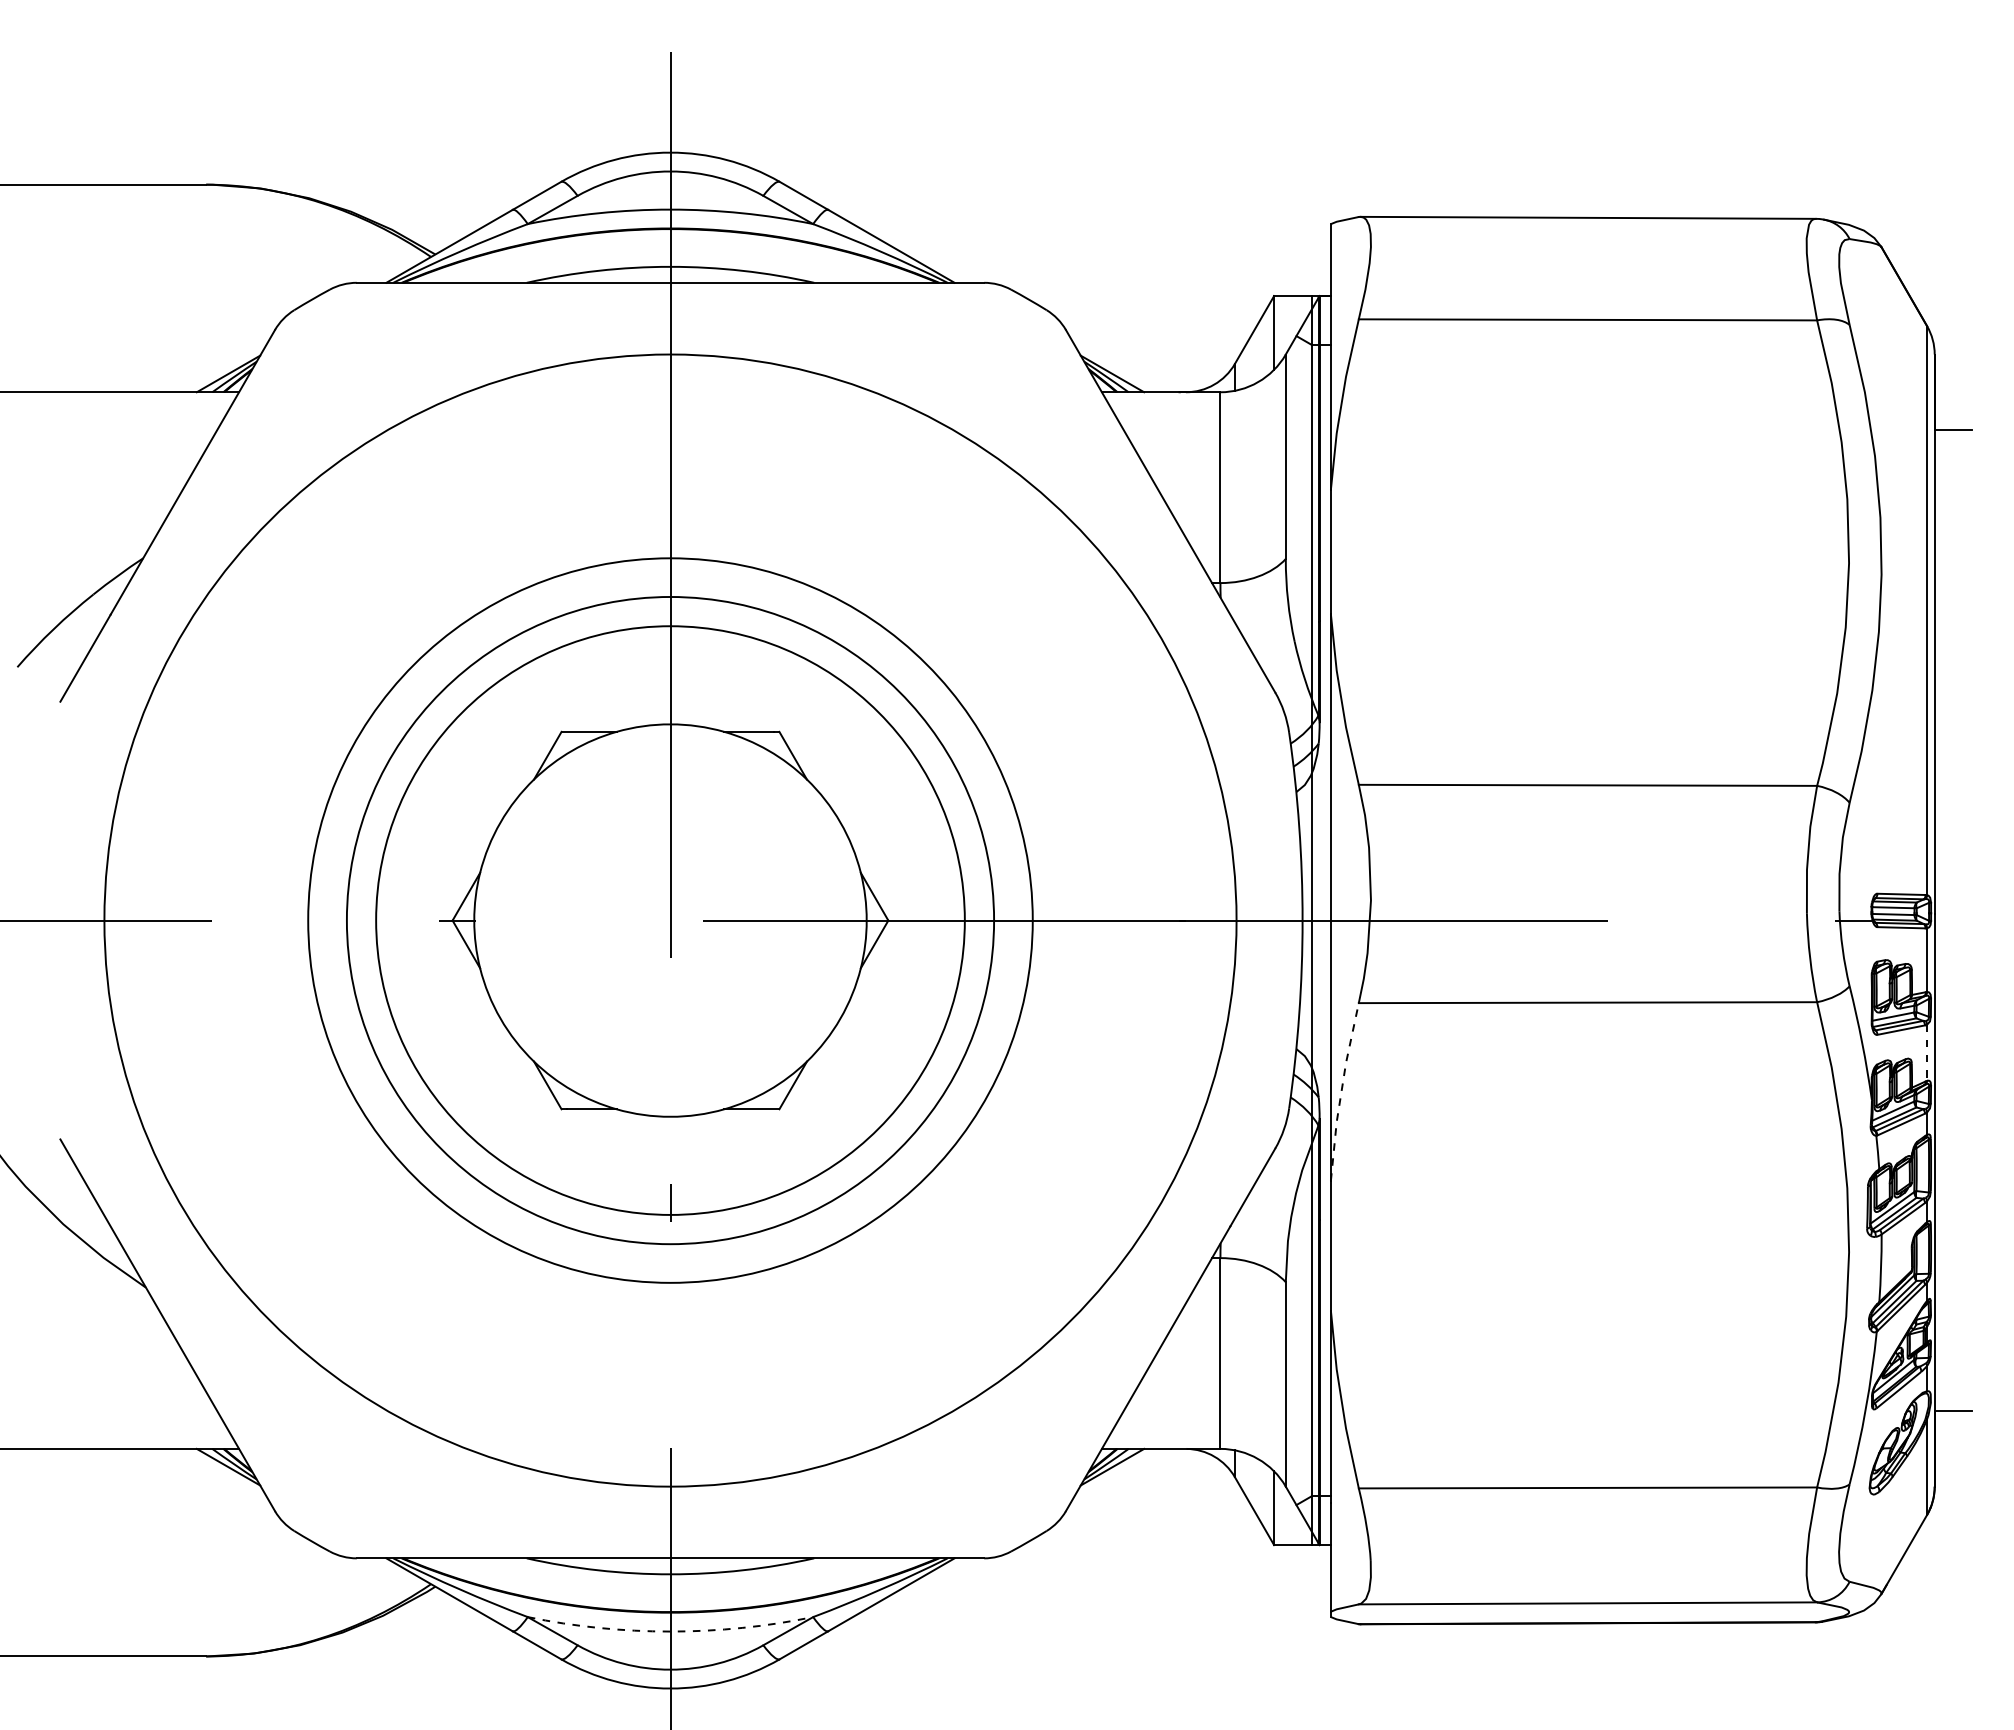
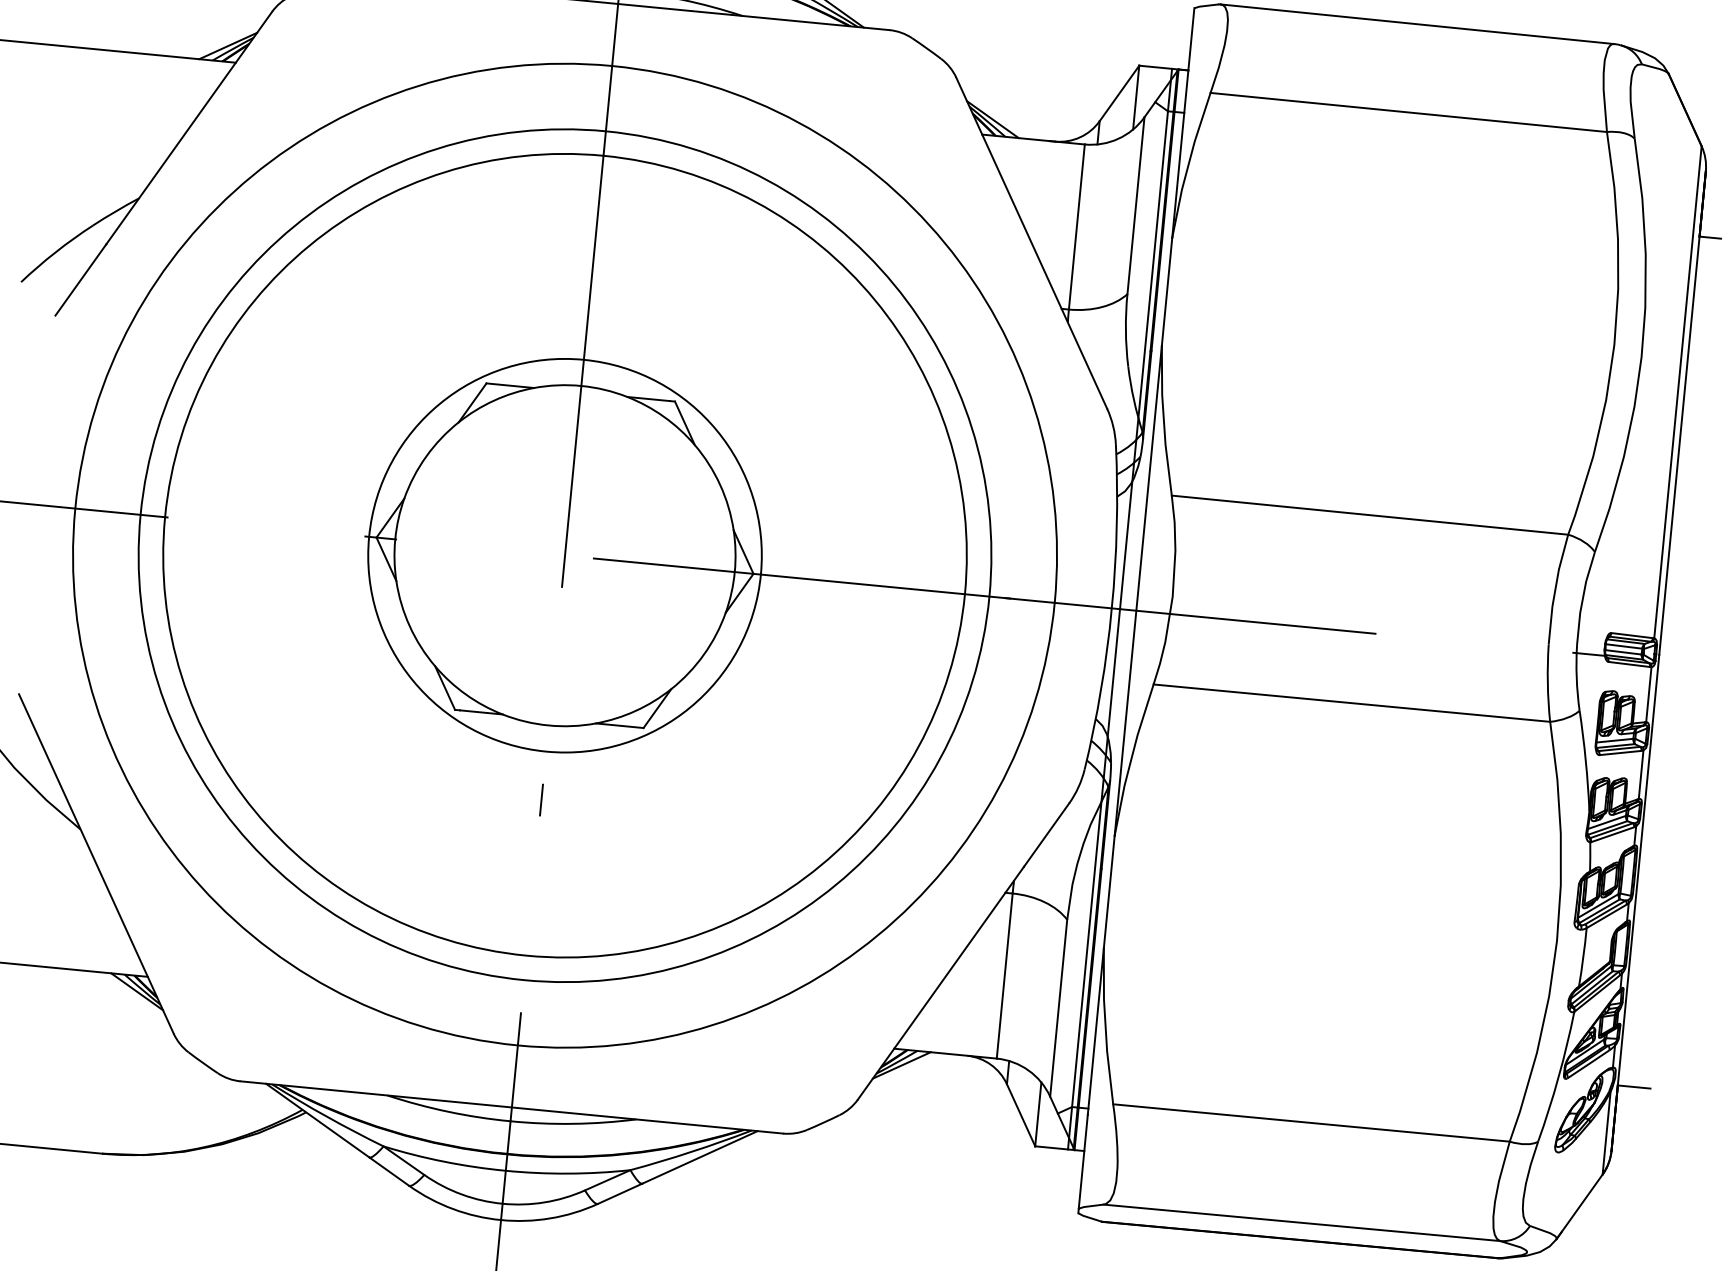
circle: (670, 920) -> (565, 555), size x0.62
circle: (670, 920) -> (565, 555), size x1.43
circle: (670, 920) -> (565, 555), size x1.67
line: (1927, 1053) -> (1641, 775), dashed -> solid
line: (1341, 1090) -> (1131, 758), dashed -> solid
arc: (670, 1631) -> (505, 1170), dashed -> solid

